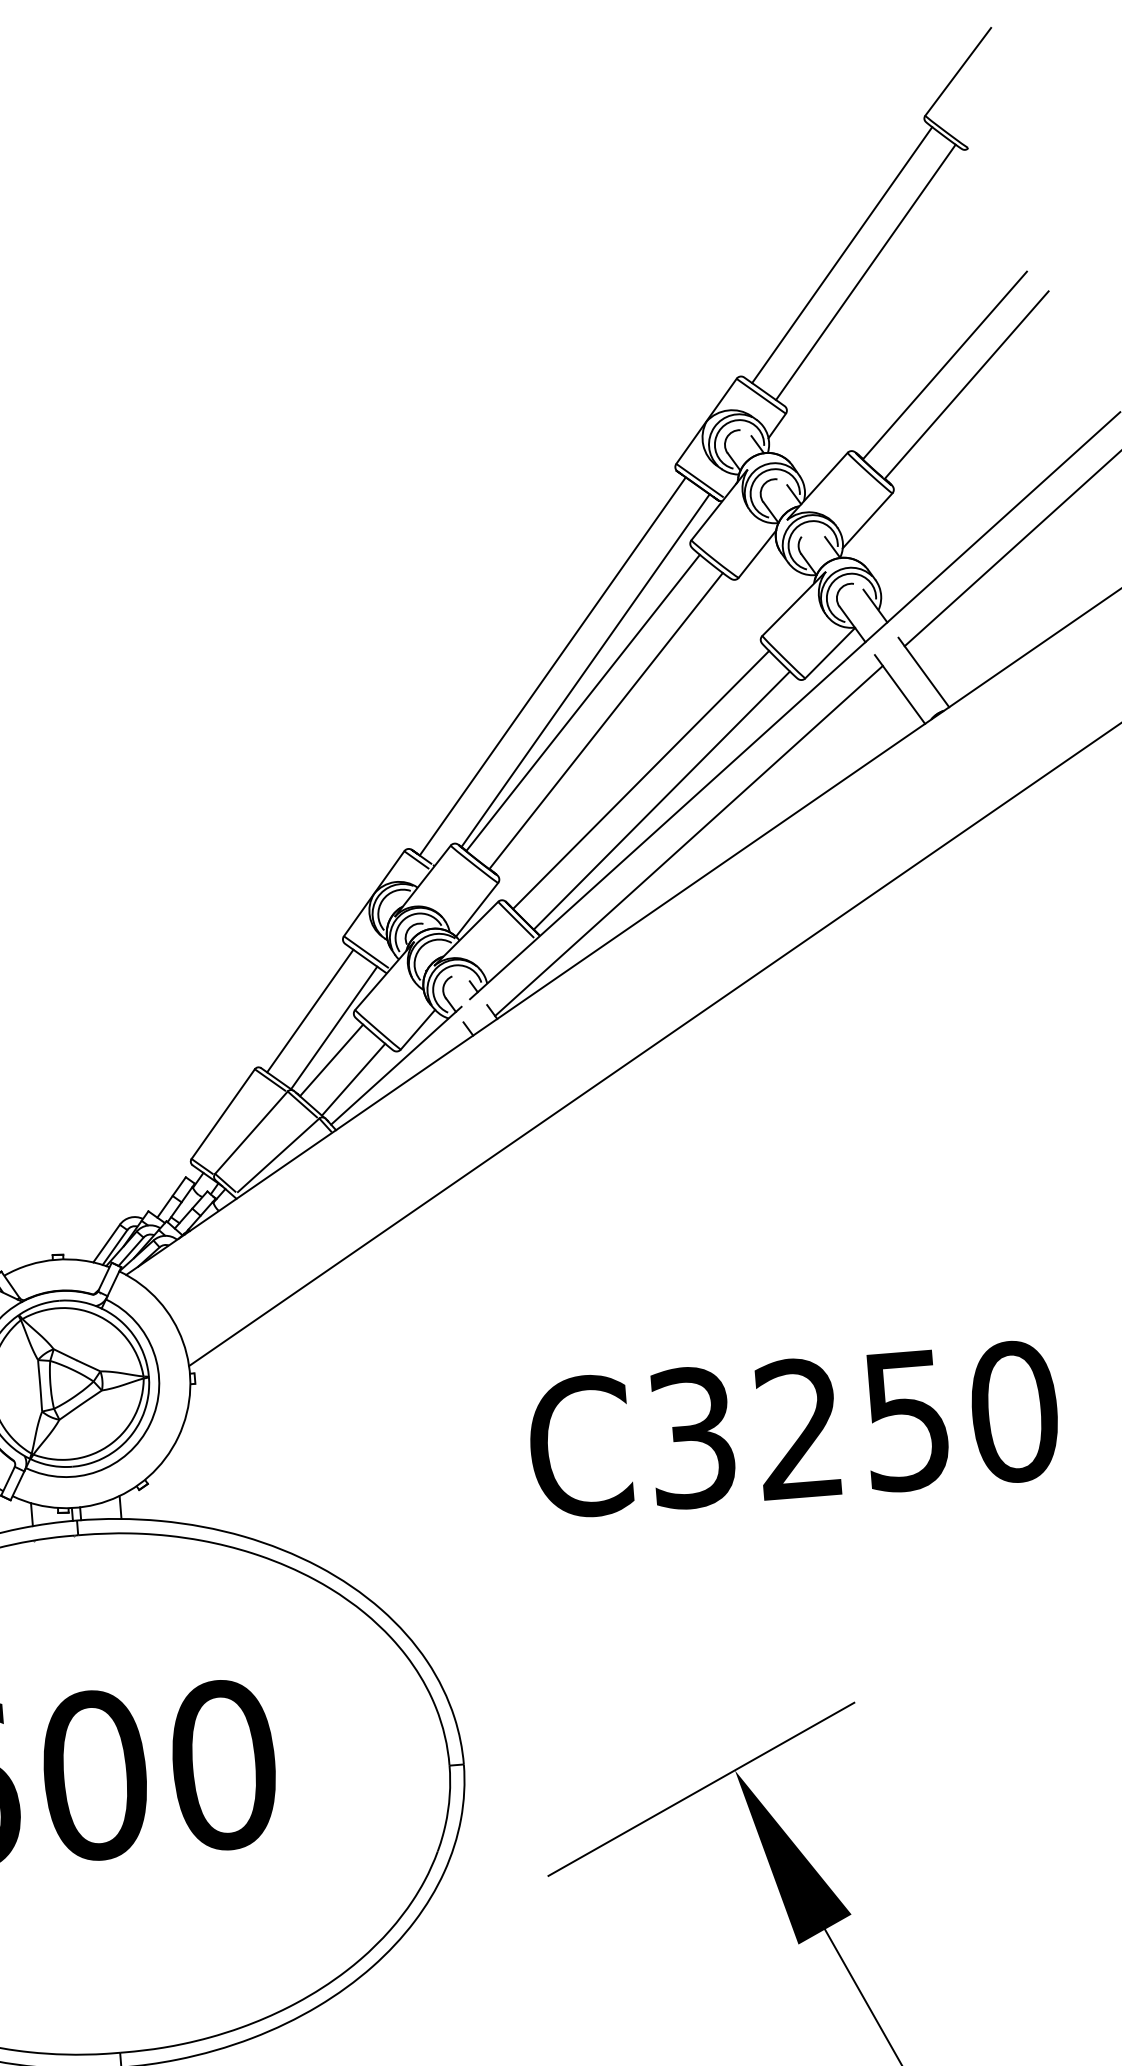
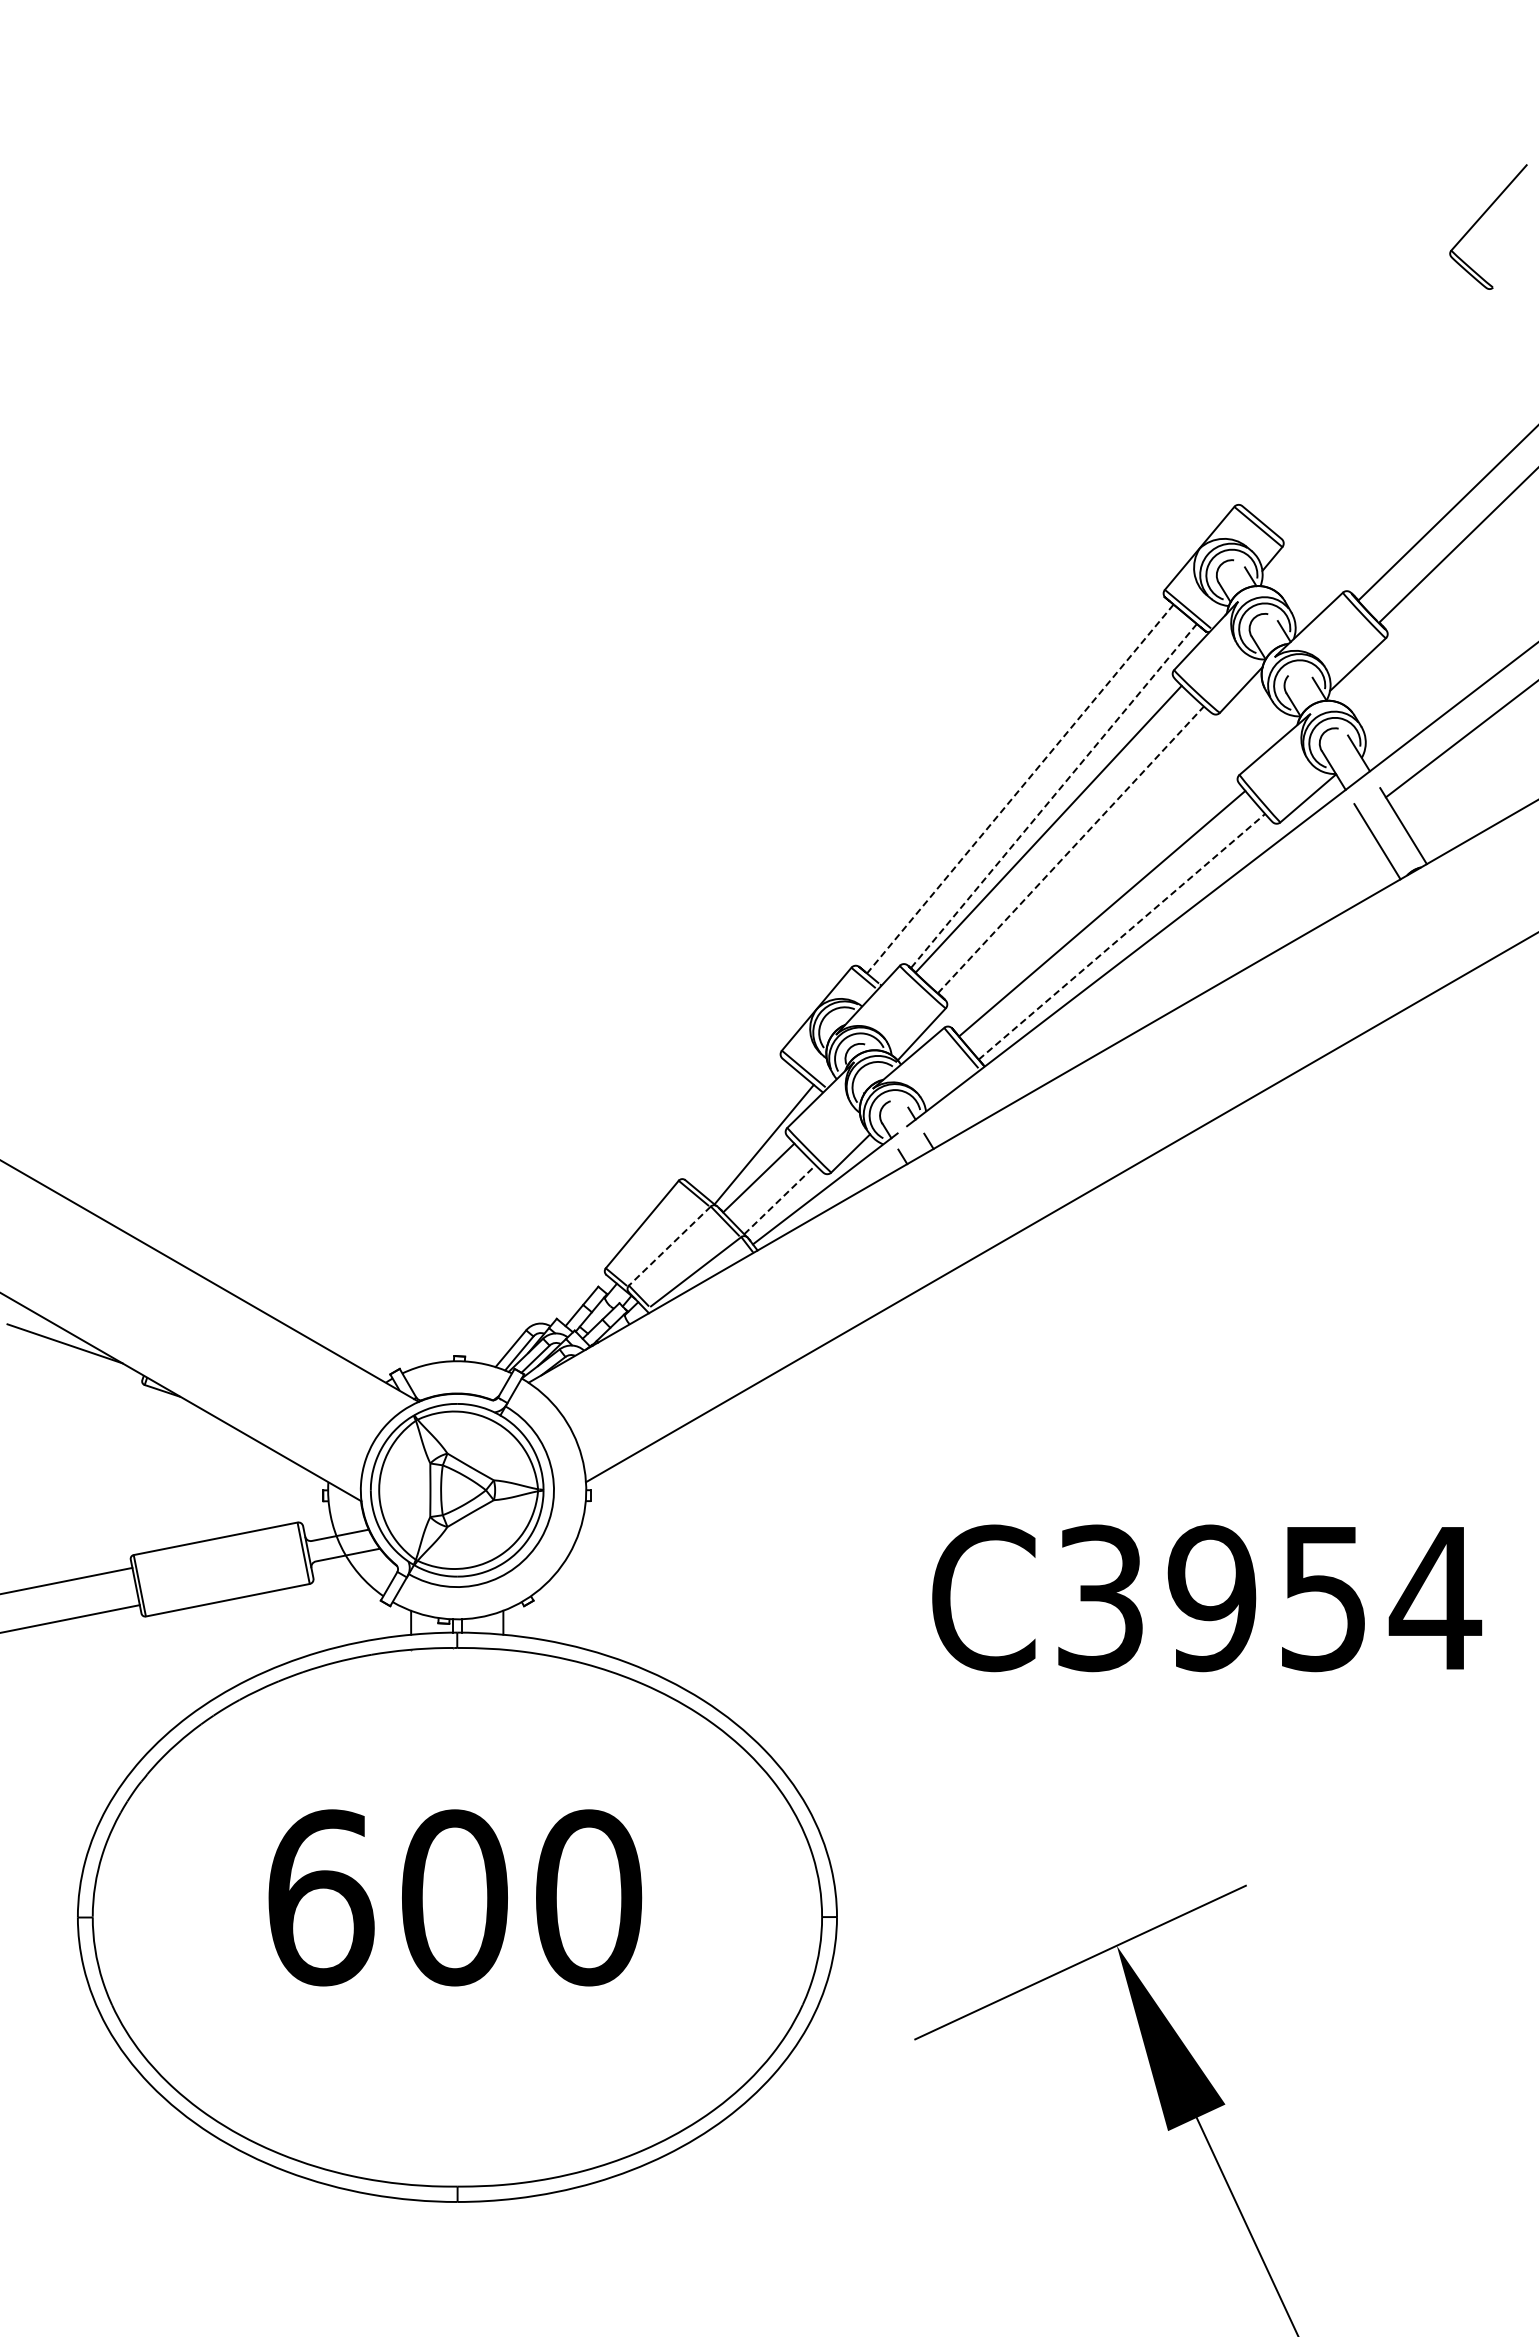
line: (841, 254) -> (1353, 387), removed
line: (865, 272) -> (1376, 407), removed
line: (553, 666) -> (1020, 789), solid -> dashed
line: (585, 671) -> (1053, 796), solid -> dashed
line: (605, 720) -> (1070, 849), solid -> dashed
line: (661, 800) -> (1121, 936), solid -> dashed
line: (688, 840) -> (1146, 980), removed
line: (309, 1011) -> (740, 1125), removed
line: (353, 1079) -> (779, 1199), solid -> dashed
line: (251, 1133) -> (669, 1246), solid -> dashed
text: (907, 1420) -> (1324, 1598), C3250 -> C3954

